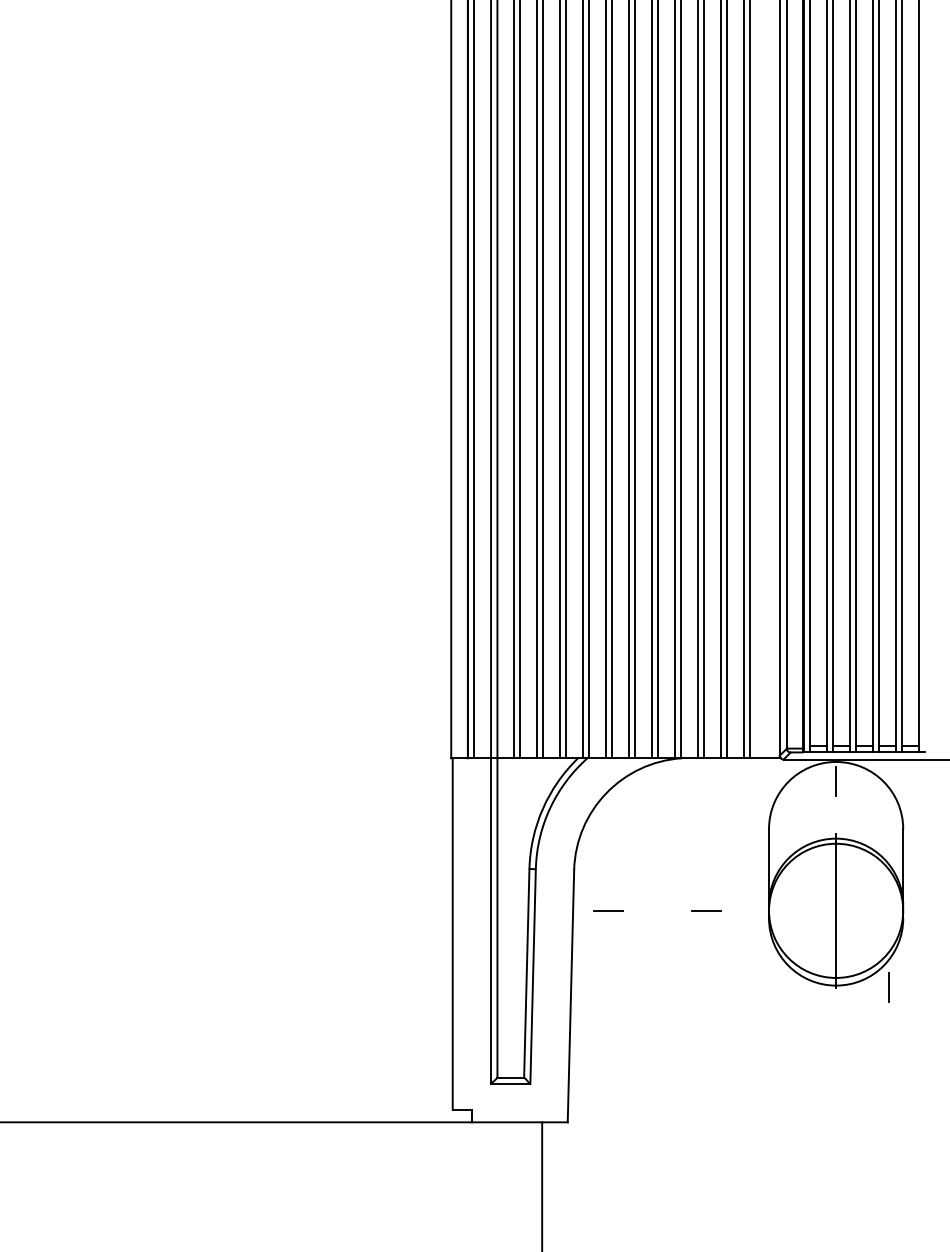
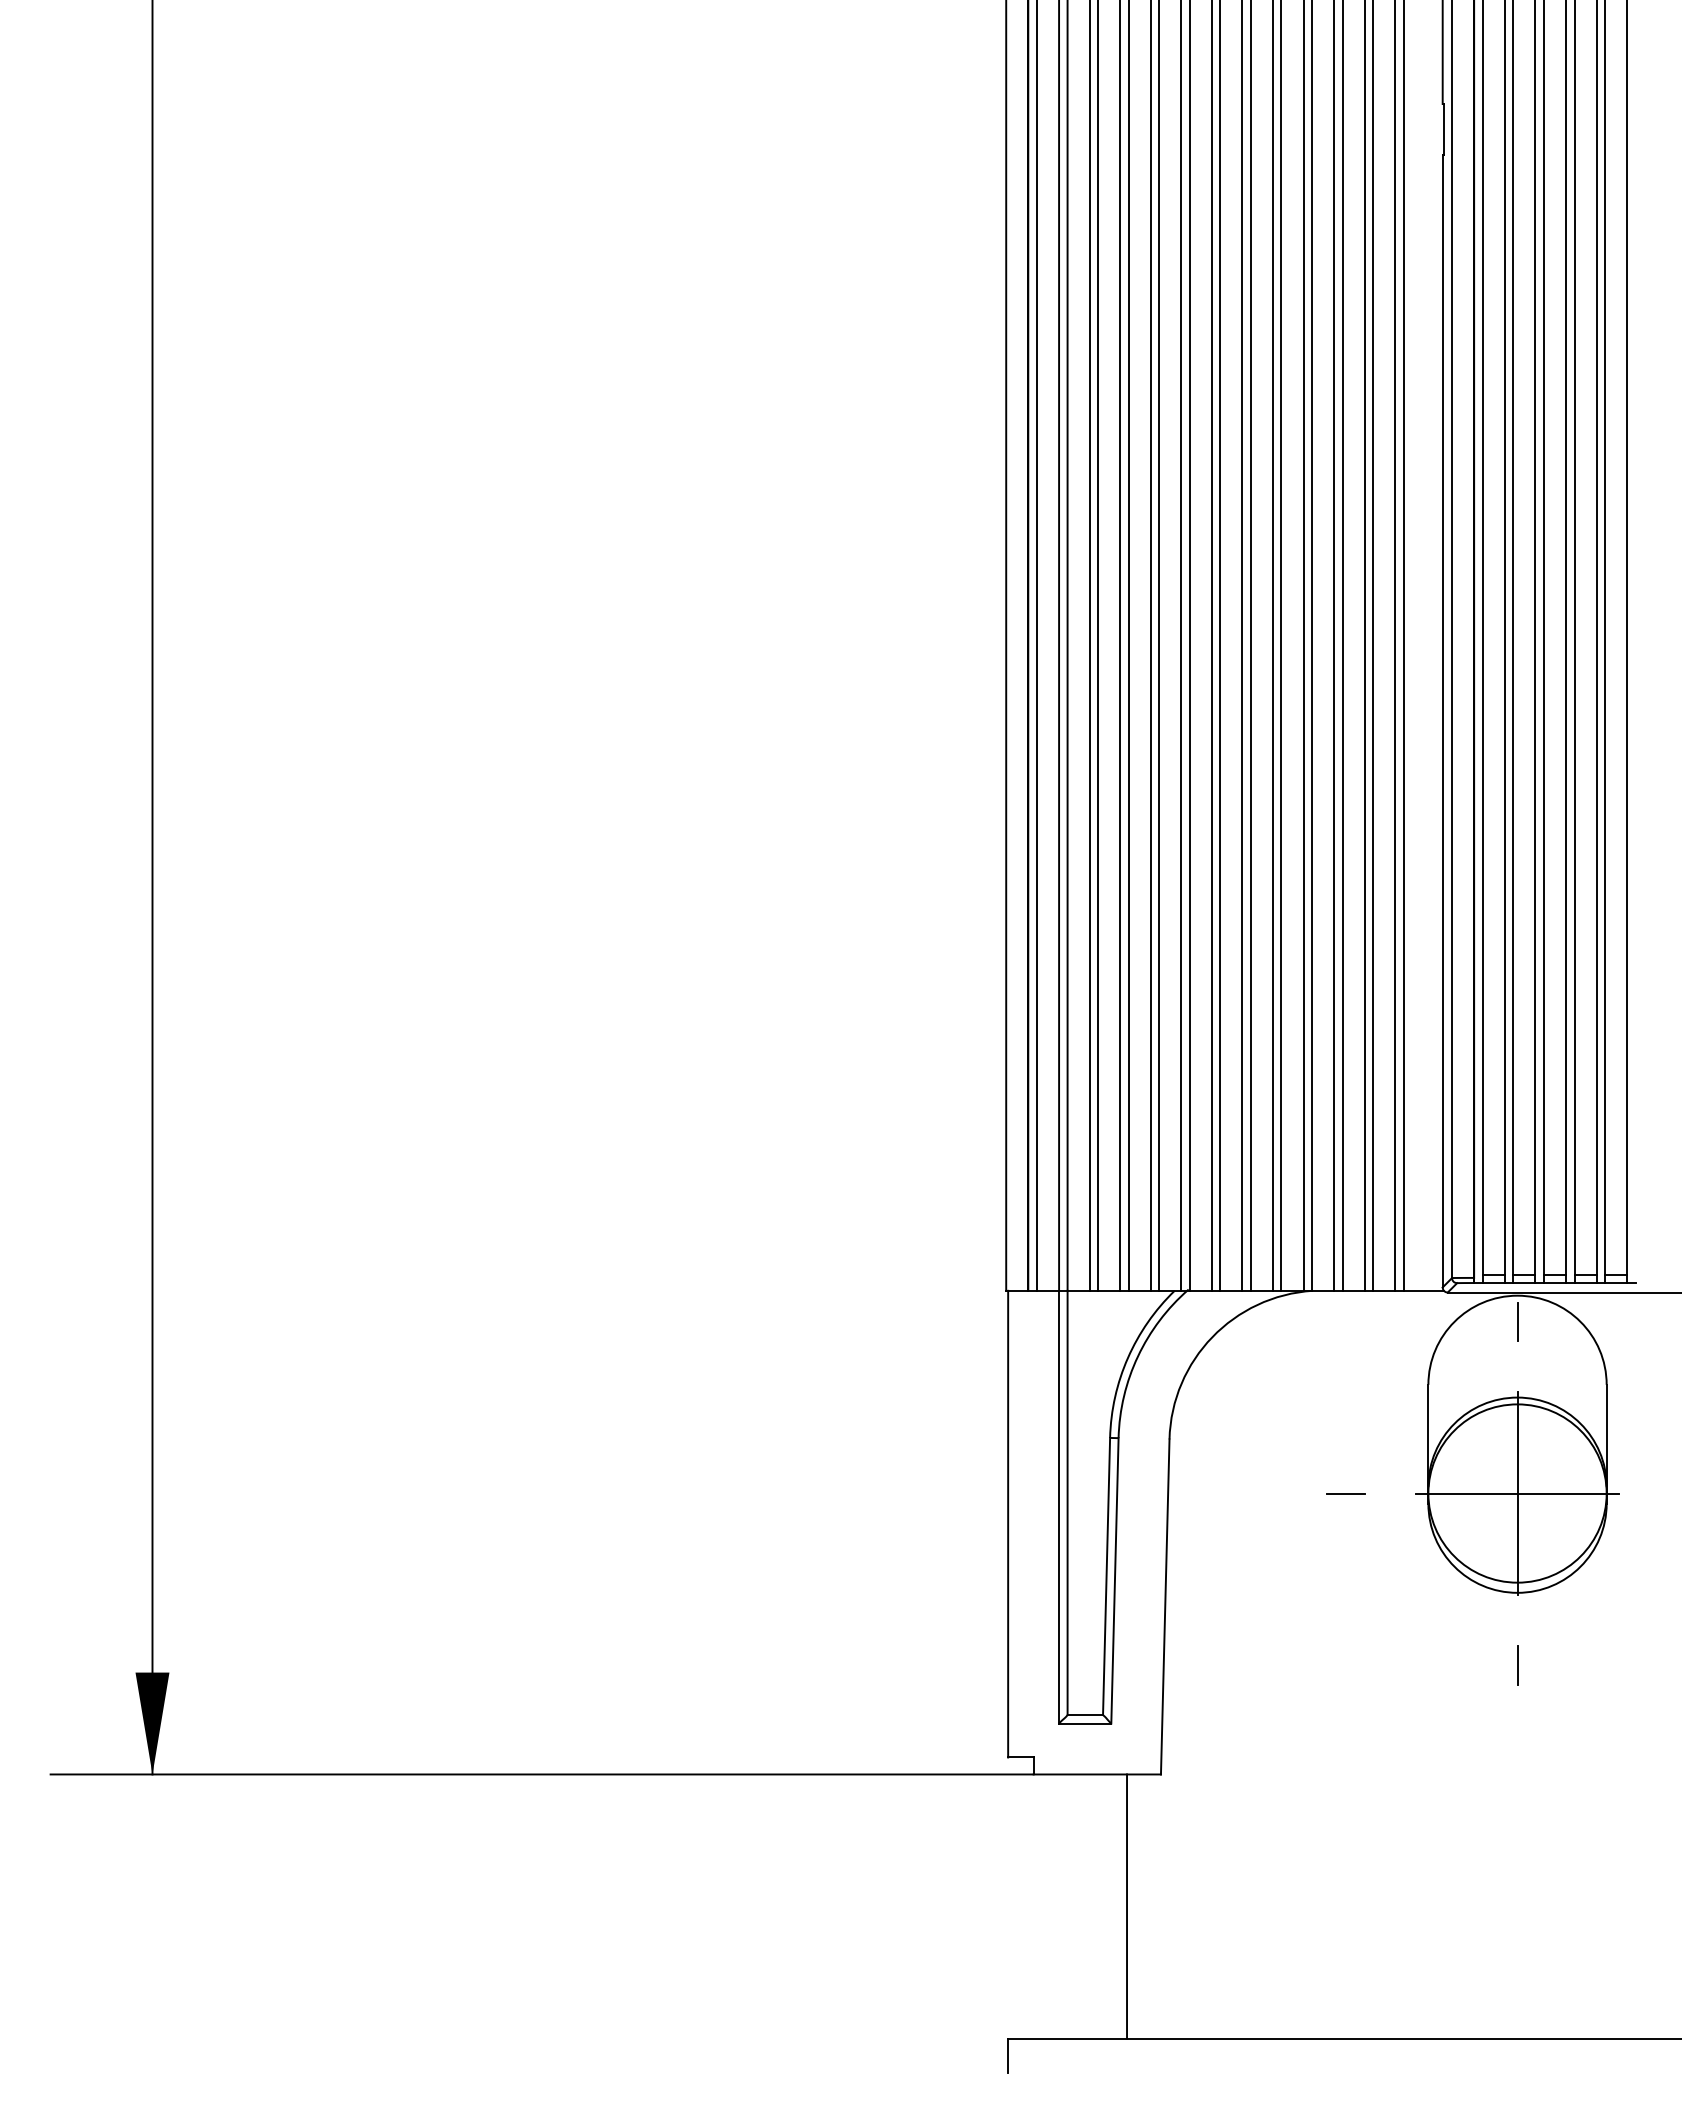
line: (608, 910) -> (1214, 1493), removed
line: (836, 910) -> (1517, 1493), added
line: (888, 987) -> (1517, 1665), moved

